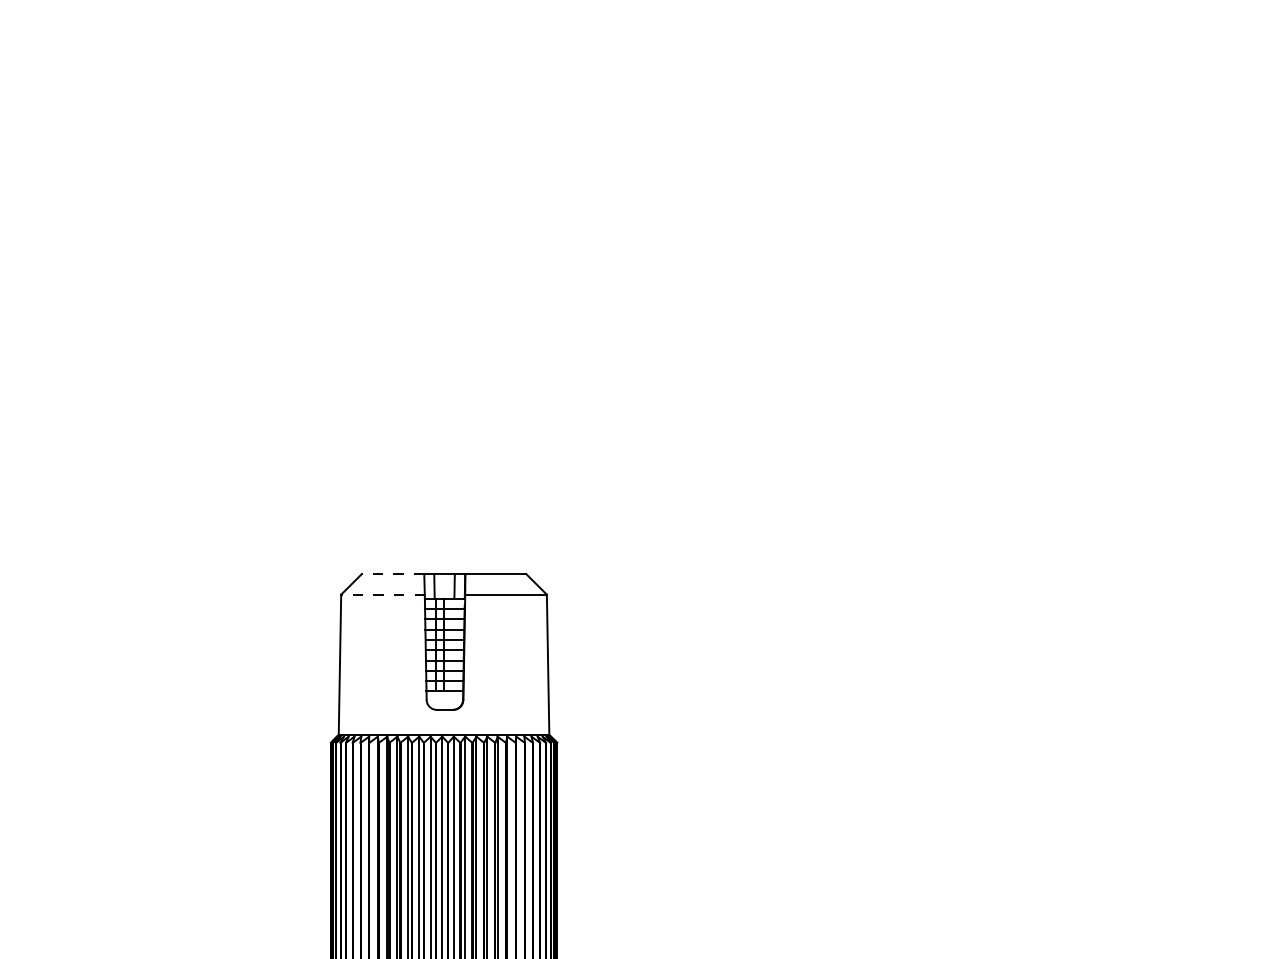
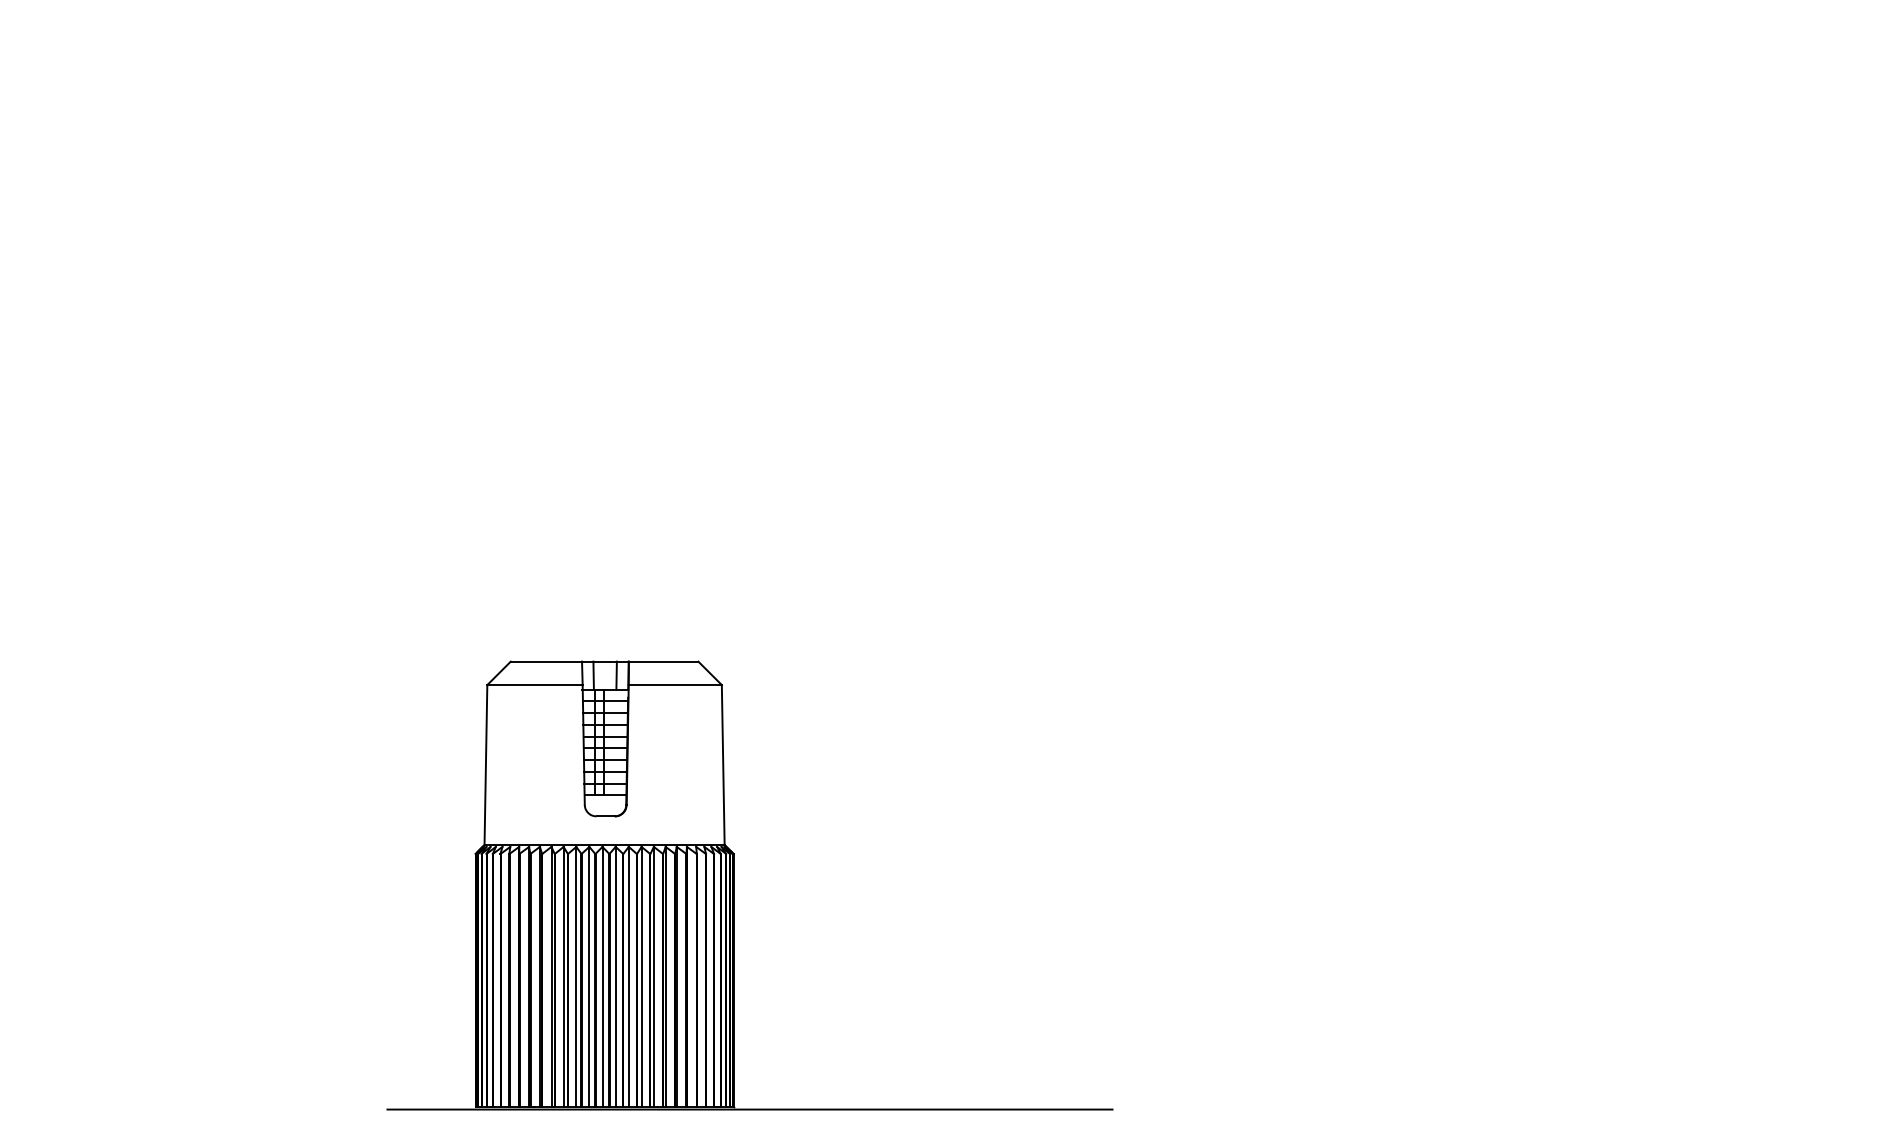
line: (393, 574) -> (546, 661), dashed -> solid
line: (383, 595) -> (535, 685), dashed -> solid

